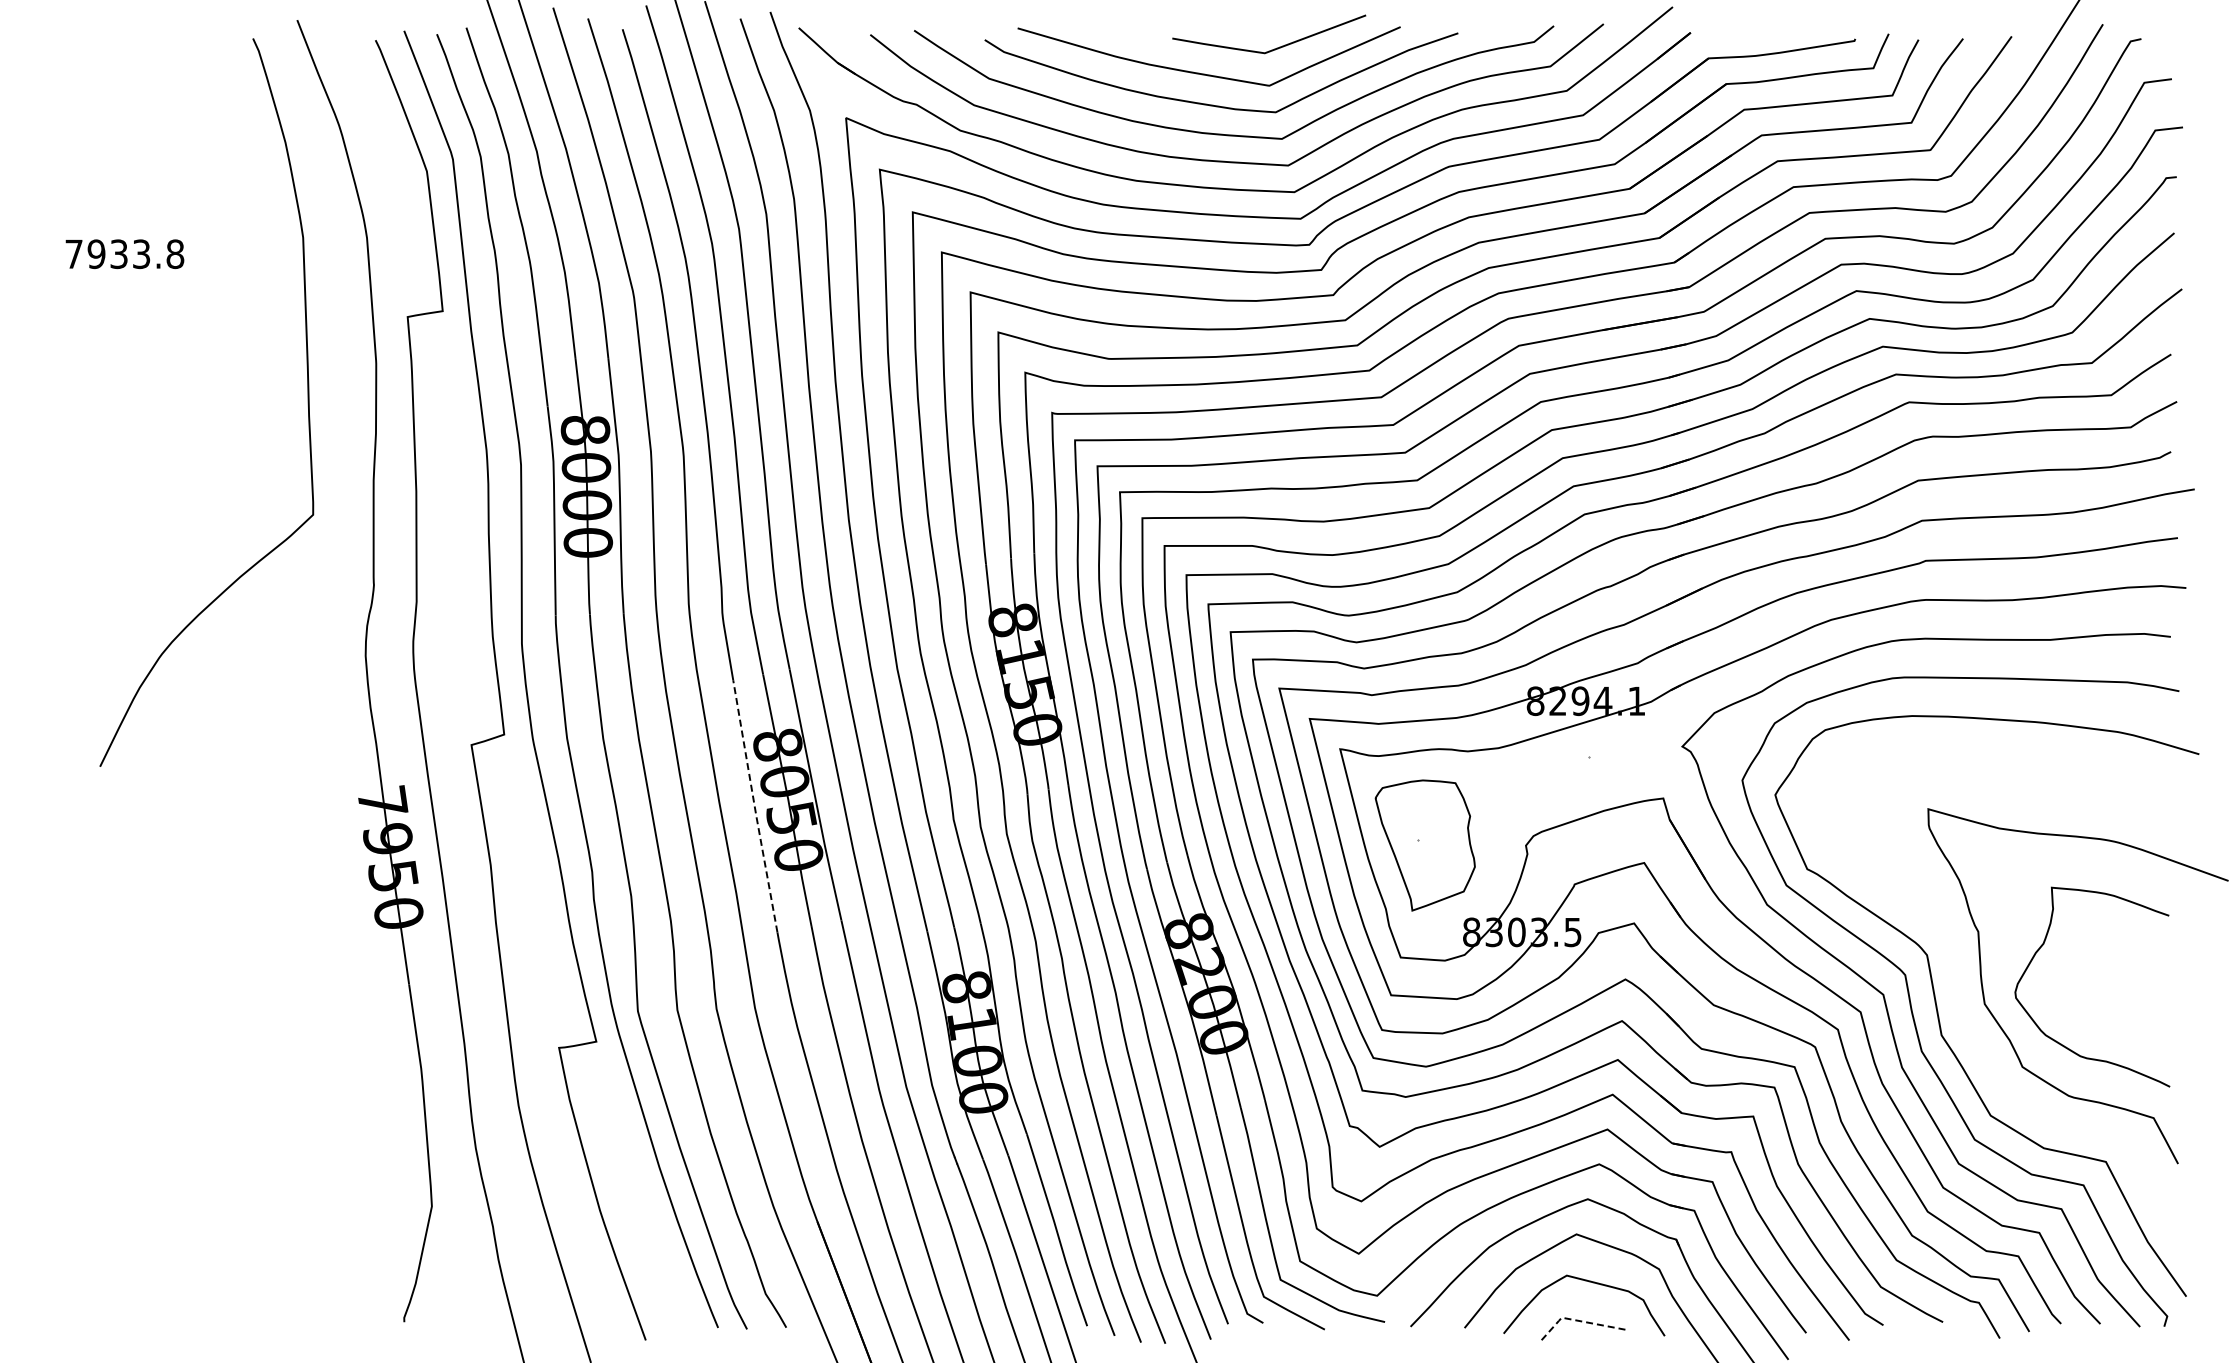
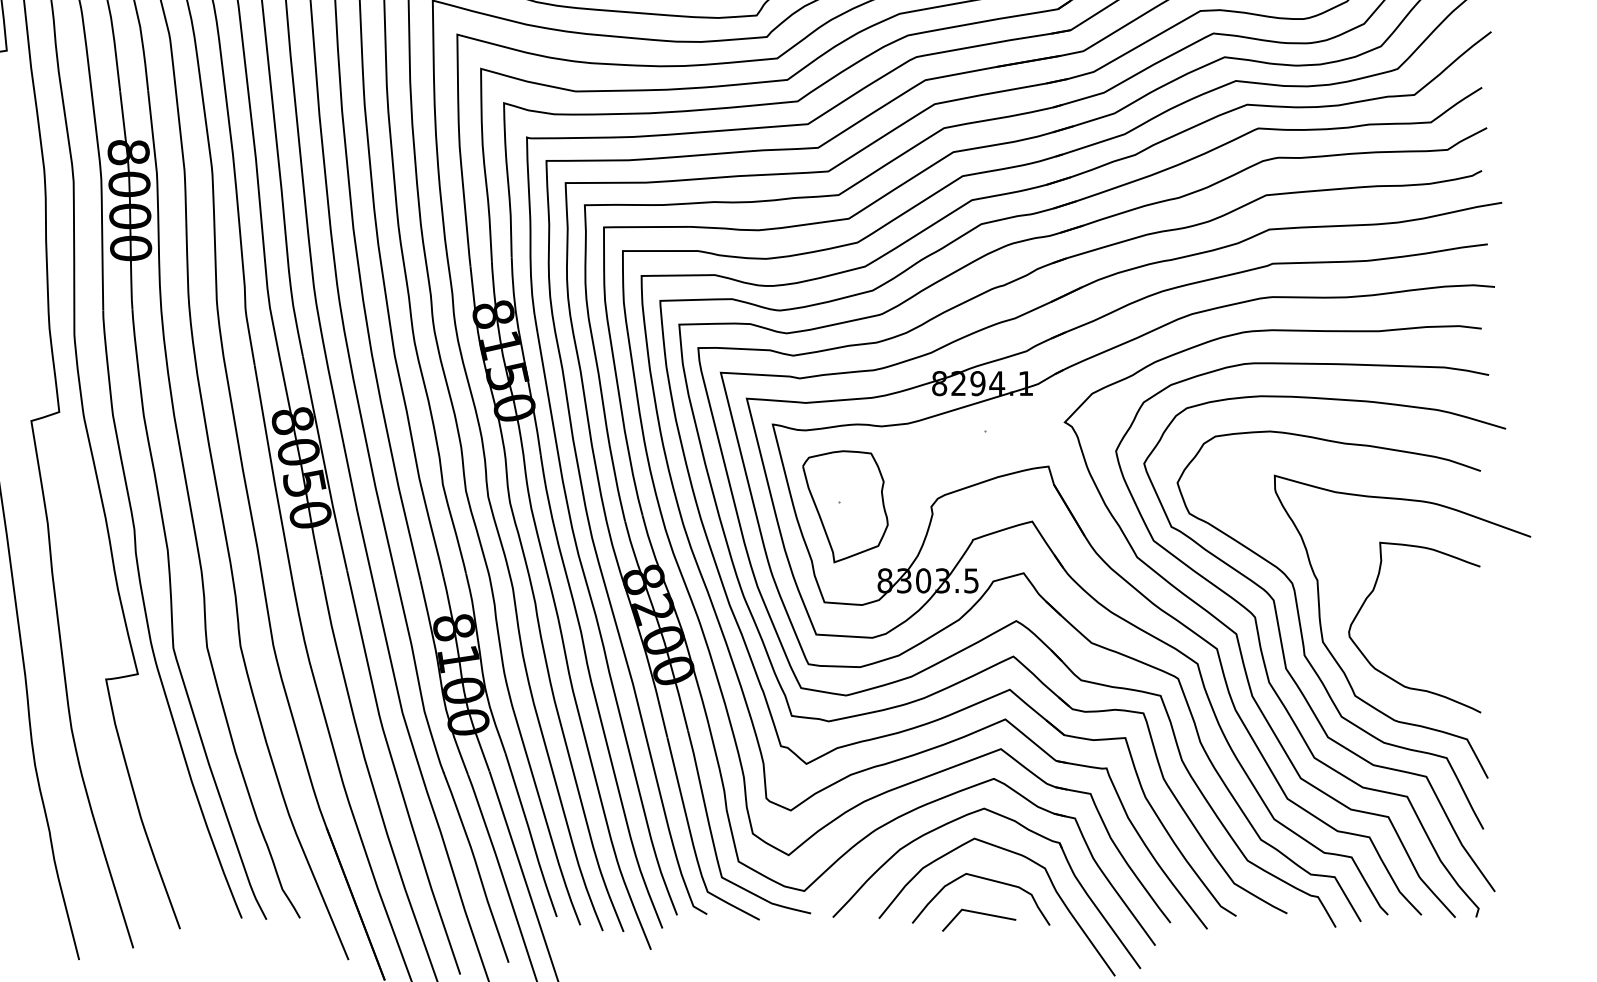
line: (754, 807) -> (272, 474), dashed -> solid
curve: (1961, 997) -> (1303, 636), added
line: (1575, 1320) -> (973, 912), dashed -> solid

